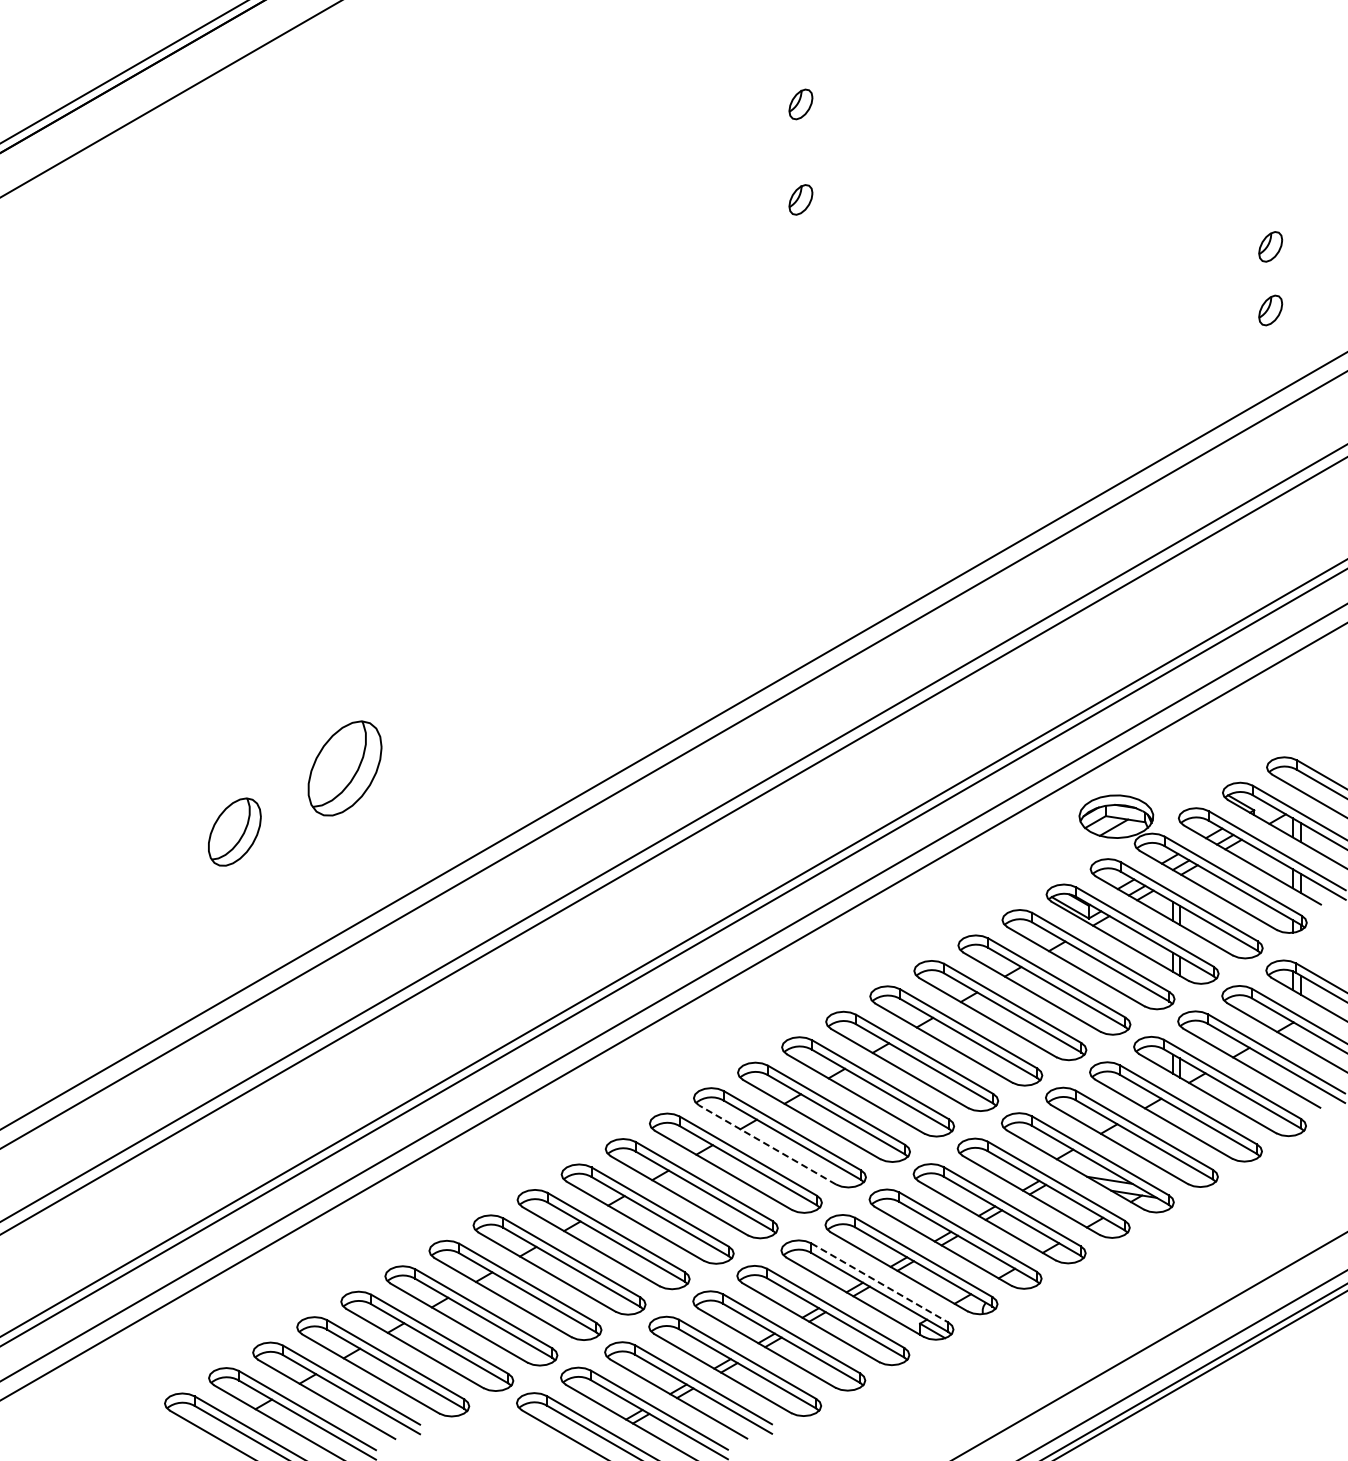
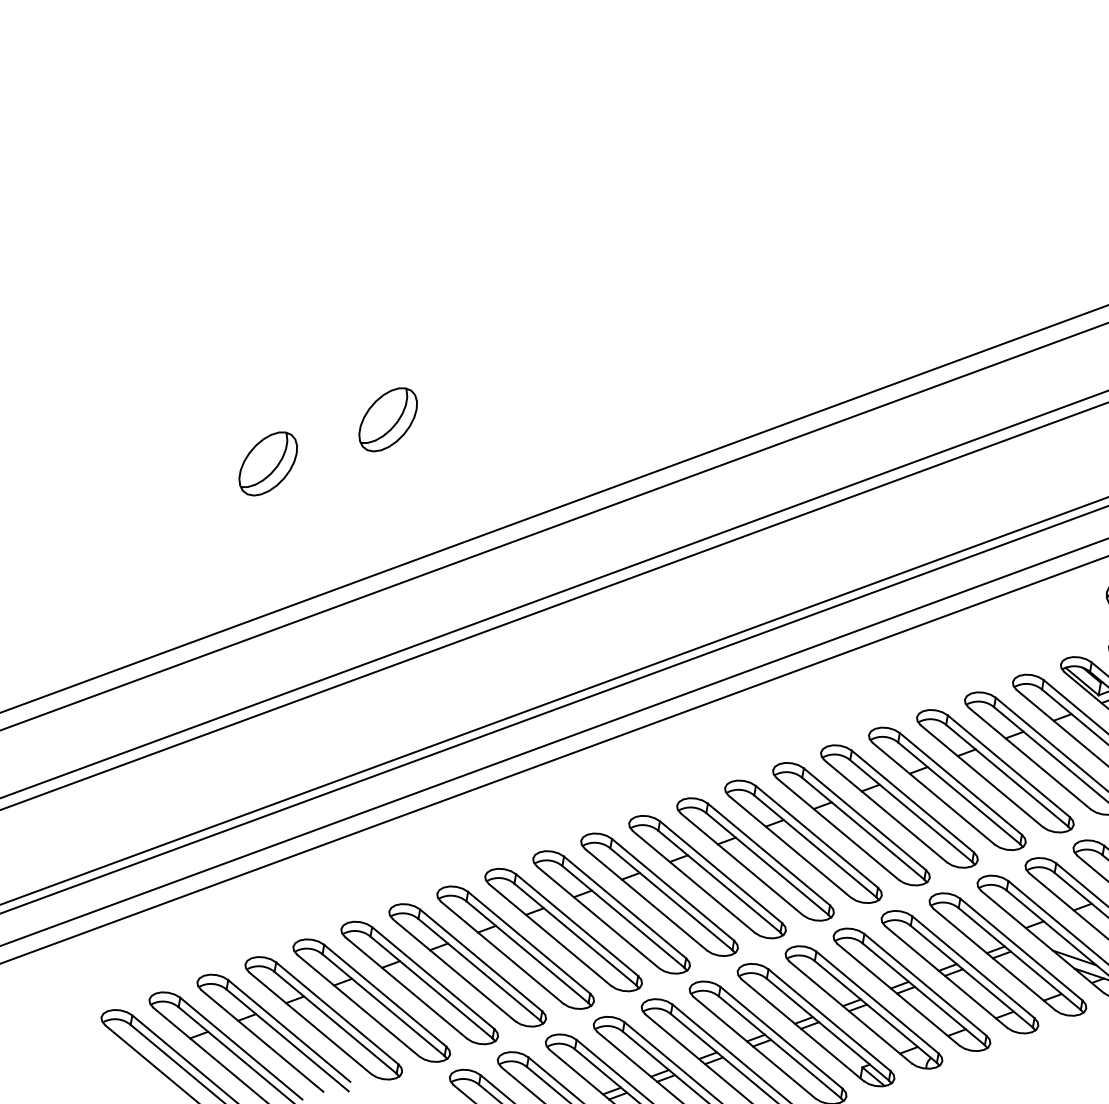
part: (344, 768) -> (387, 419), size x0.71
line: (767, 1144) -> (742, 863), dashed -> solid
line: (880, 1283) -> (830, 1020), dashed -> solid

